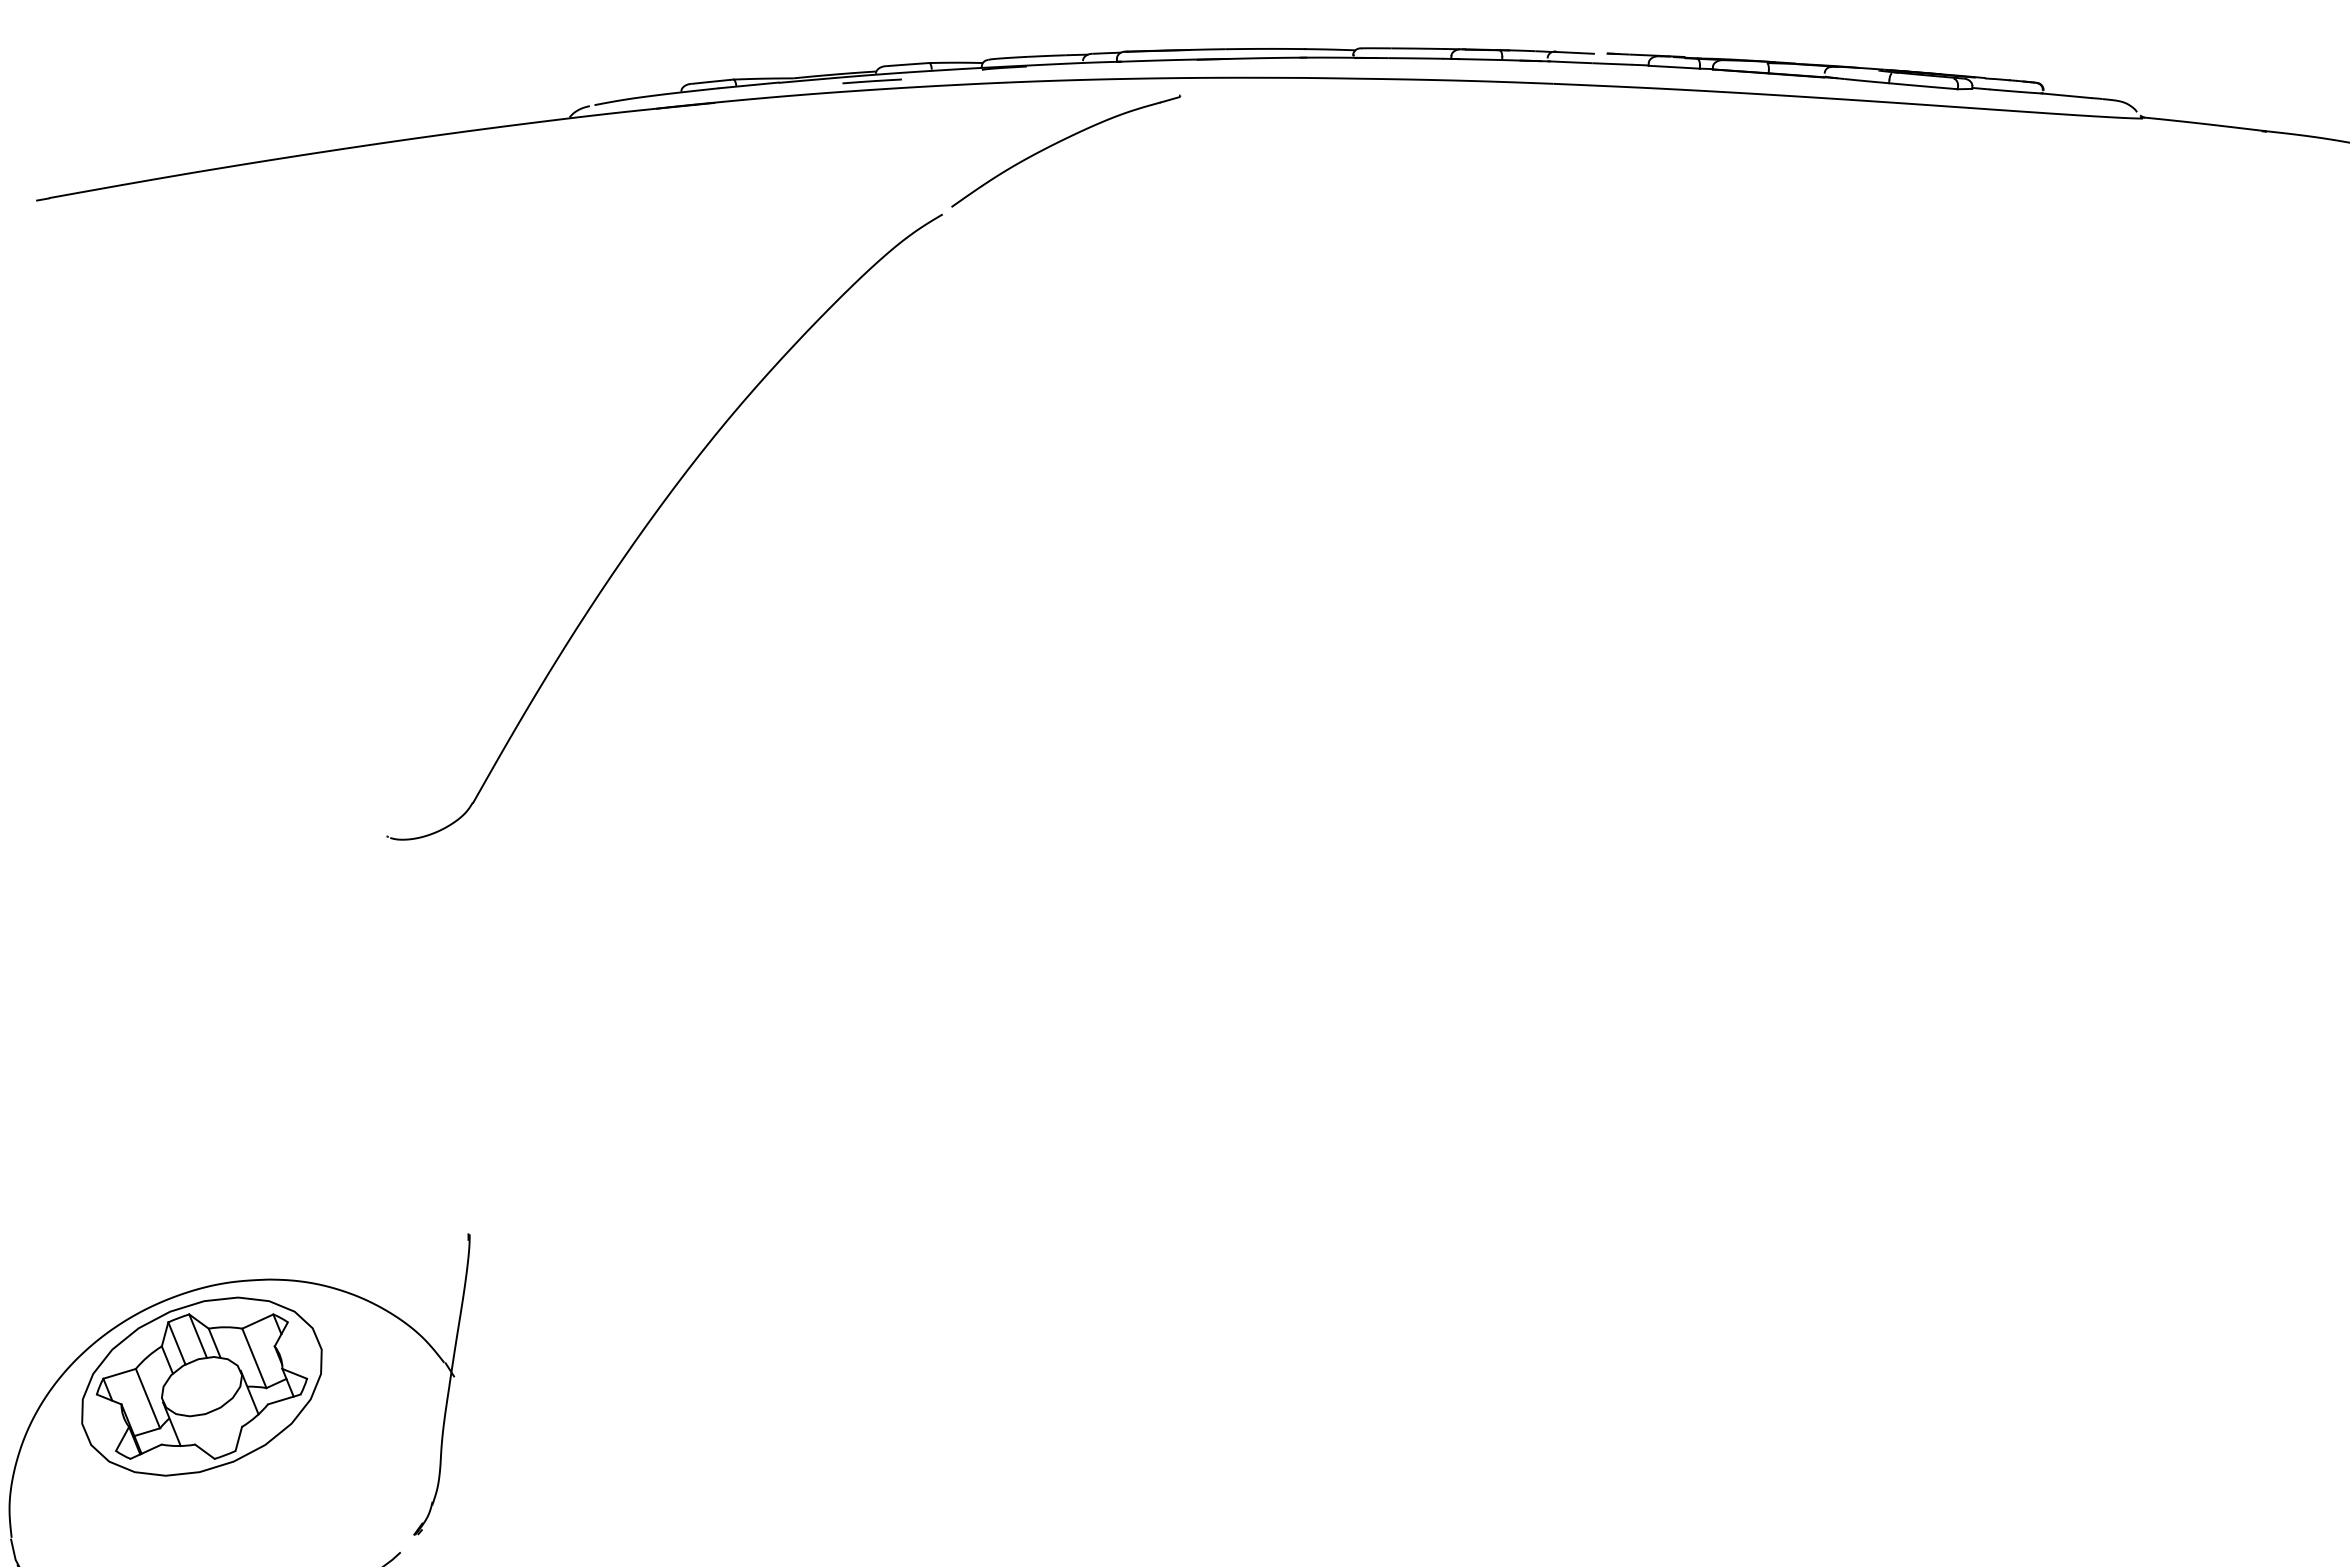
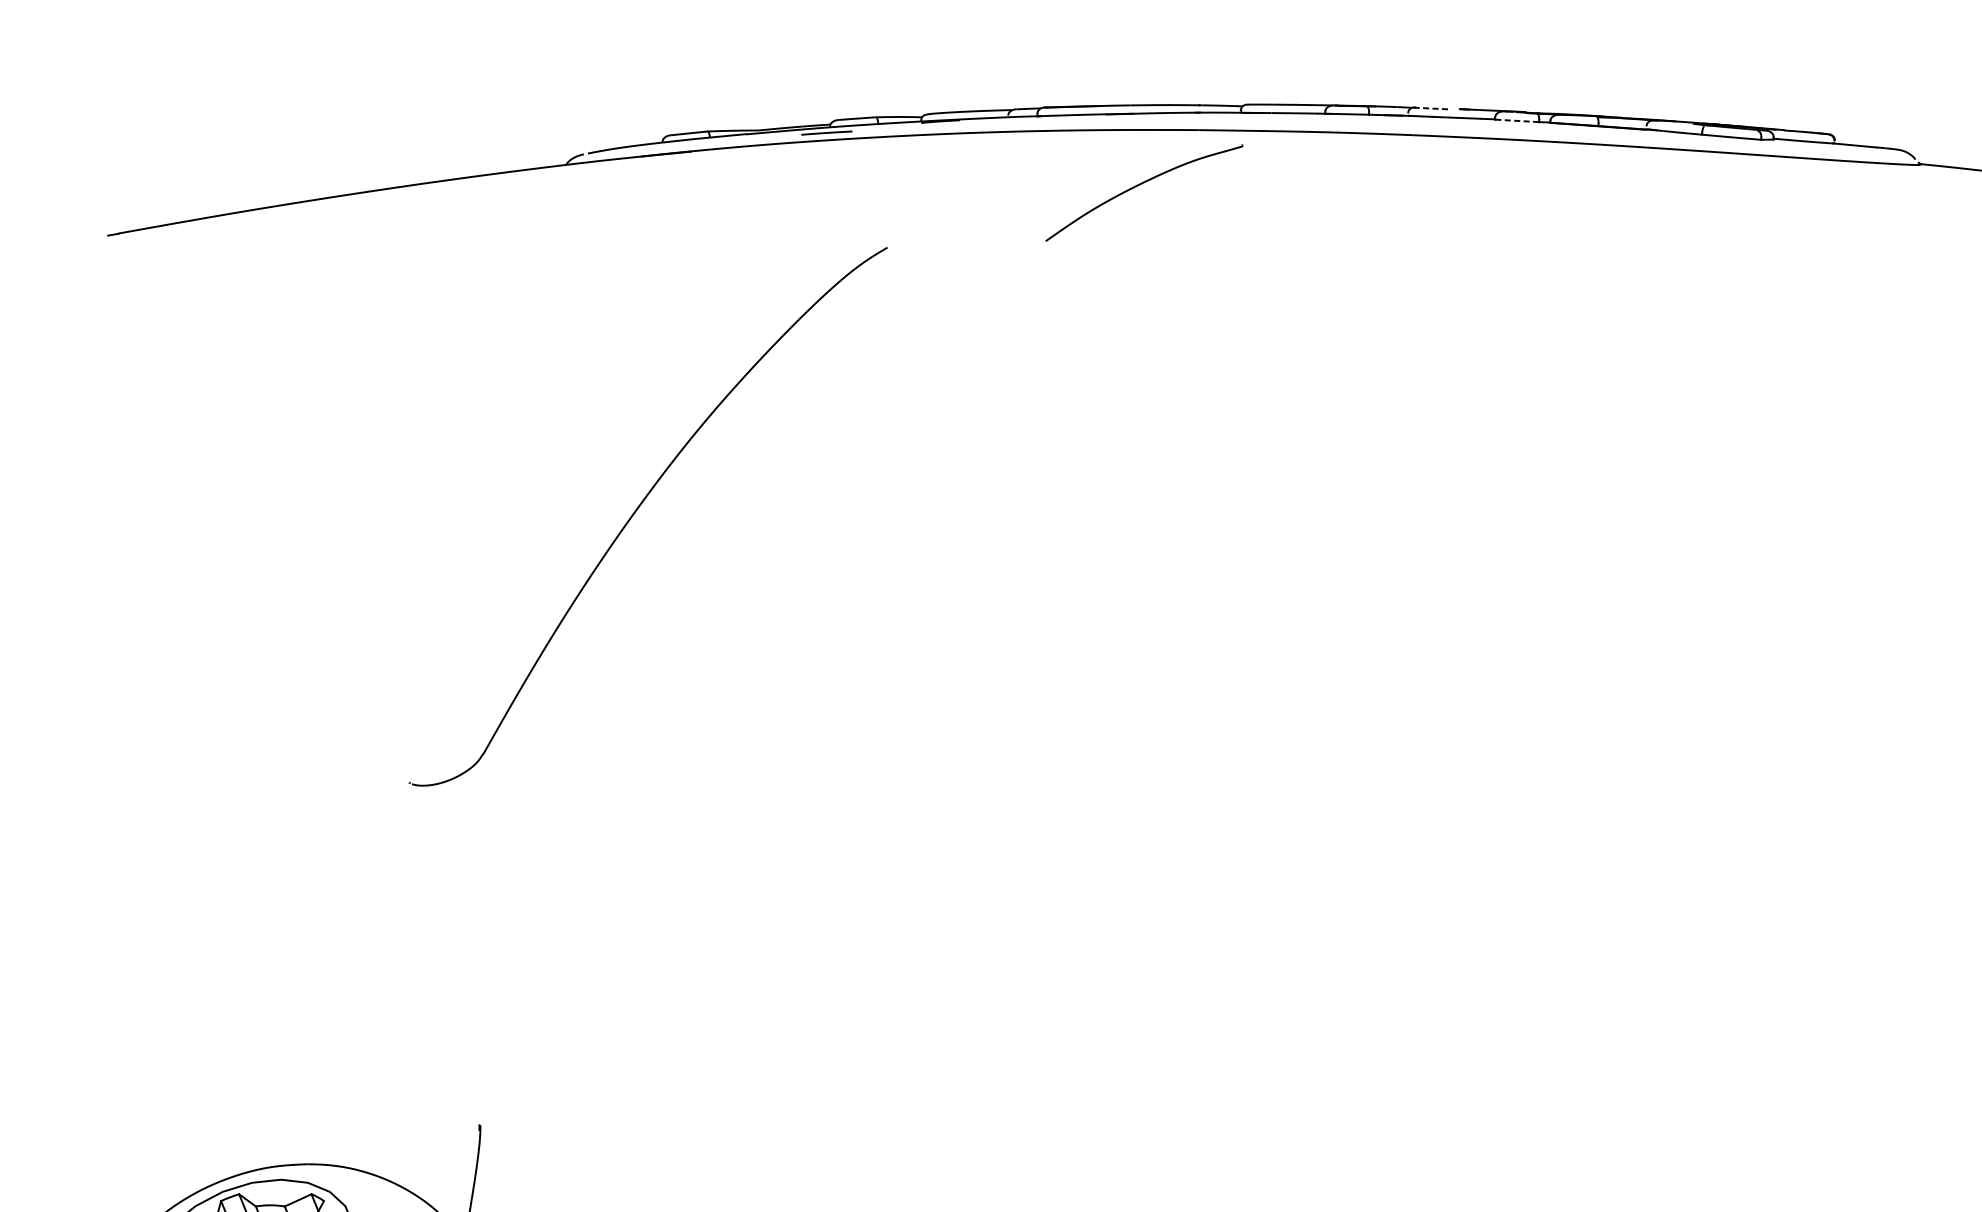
line: (1574, 52) -> (1431, 108), solid -> dashed
line: (1674, 67) -> (1517, 121), solid -> dashed
part: (1062, 141) -> (1141, 184), moved

